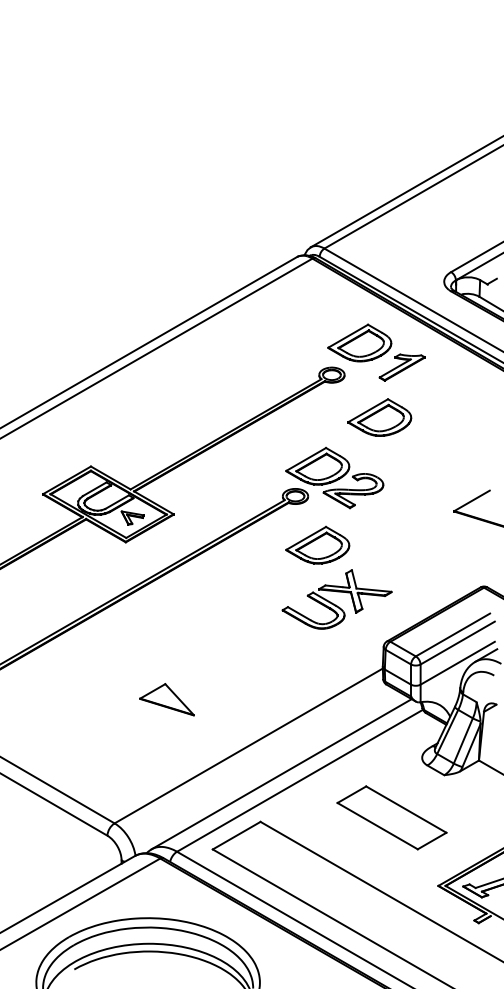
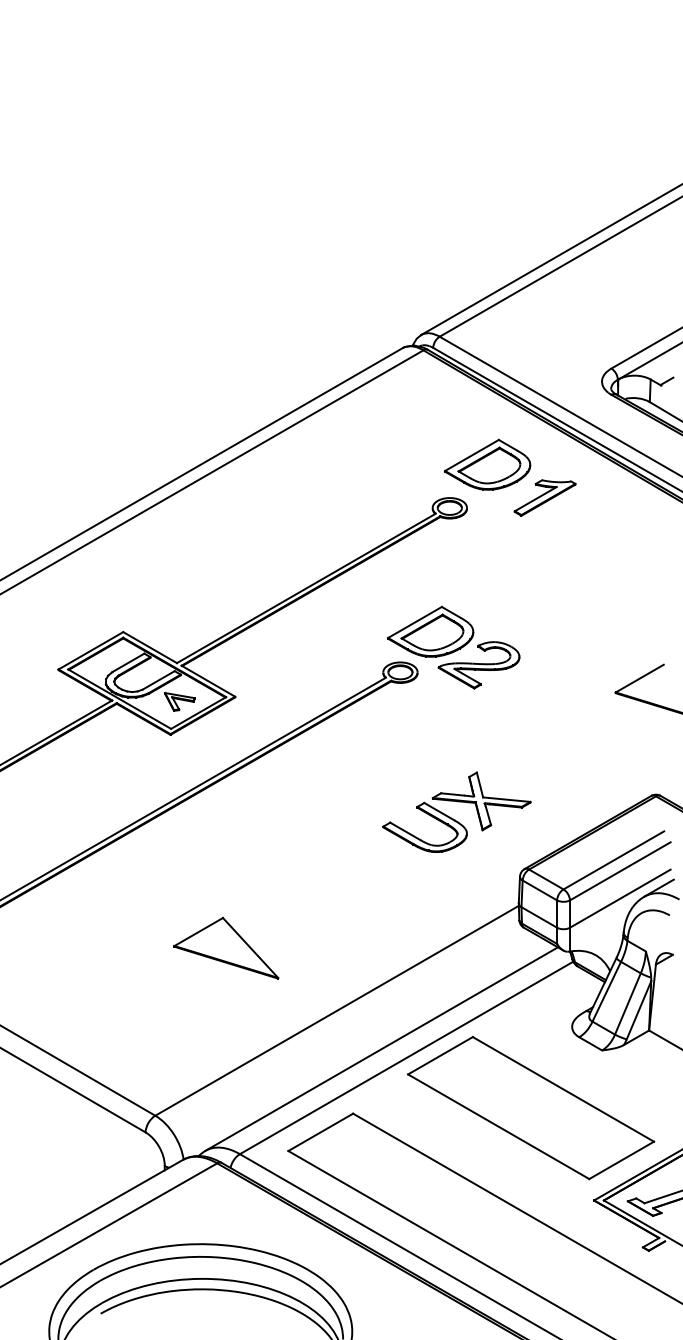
part: (379, 417) -> (514, 565), removed
part: (317, 545) -> (430, 738), removed
part: (167, 699) -> (226, 947), size x1.43
part: (392, 818) -> (531, 1108), size x1.67

